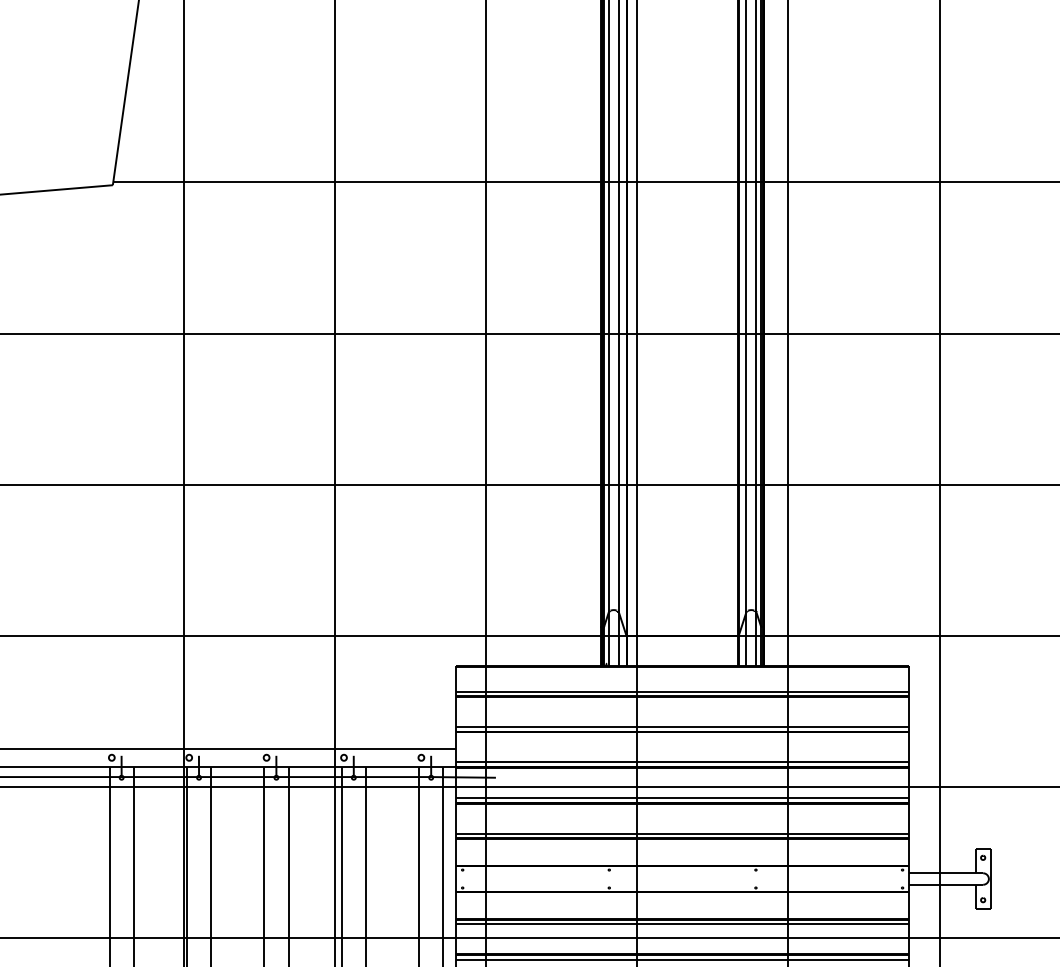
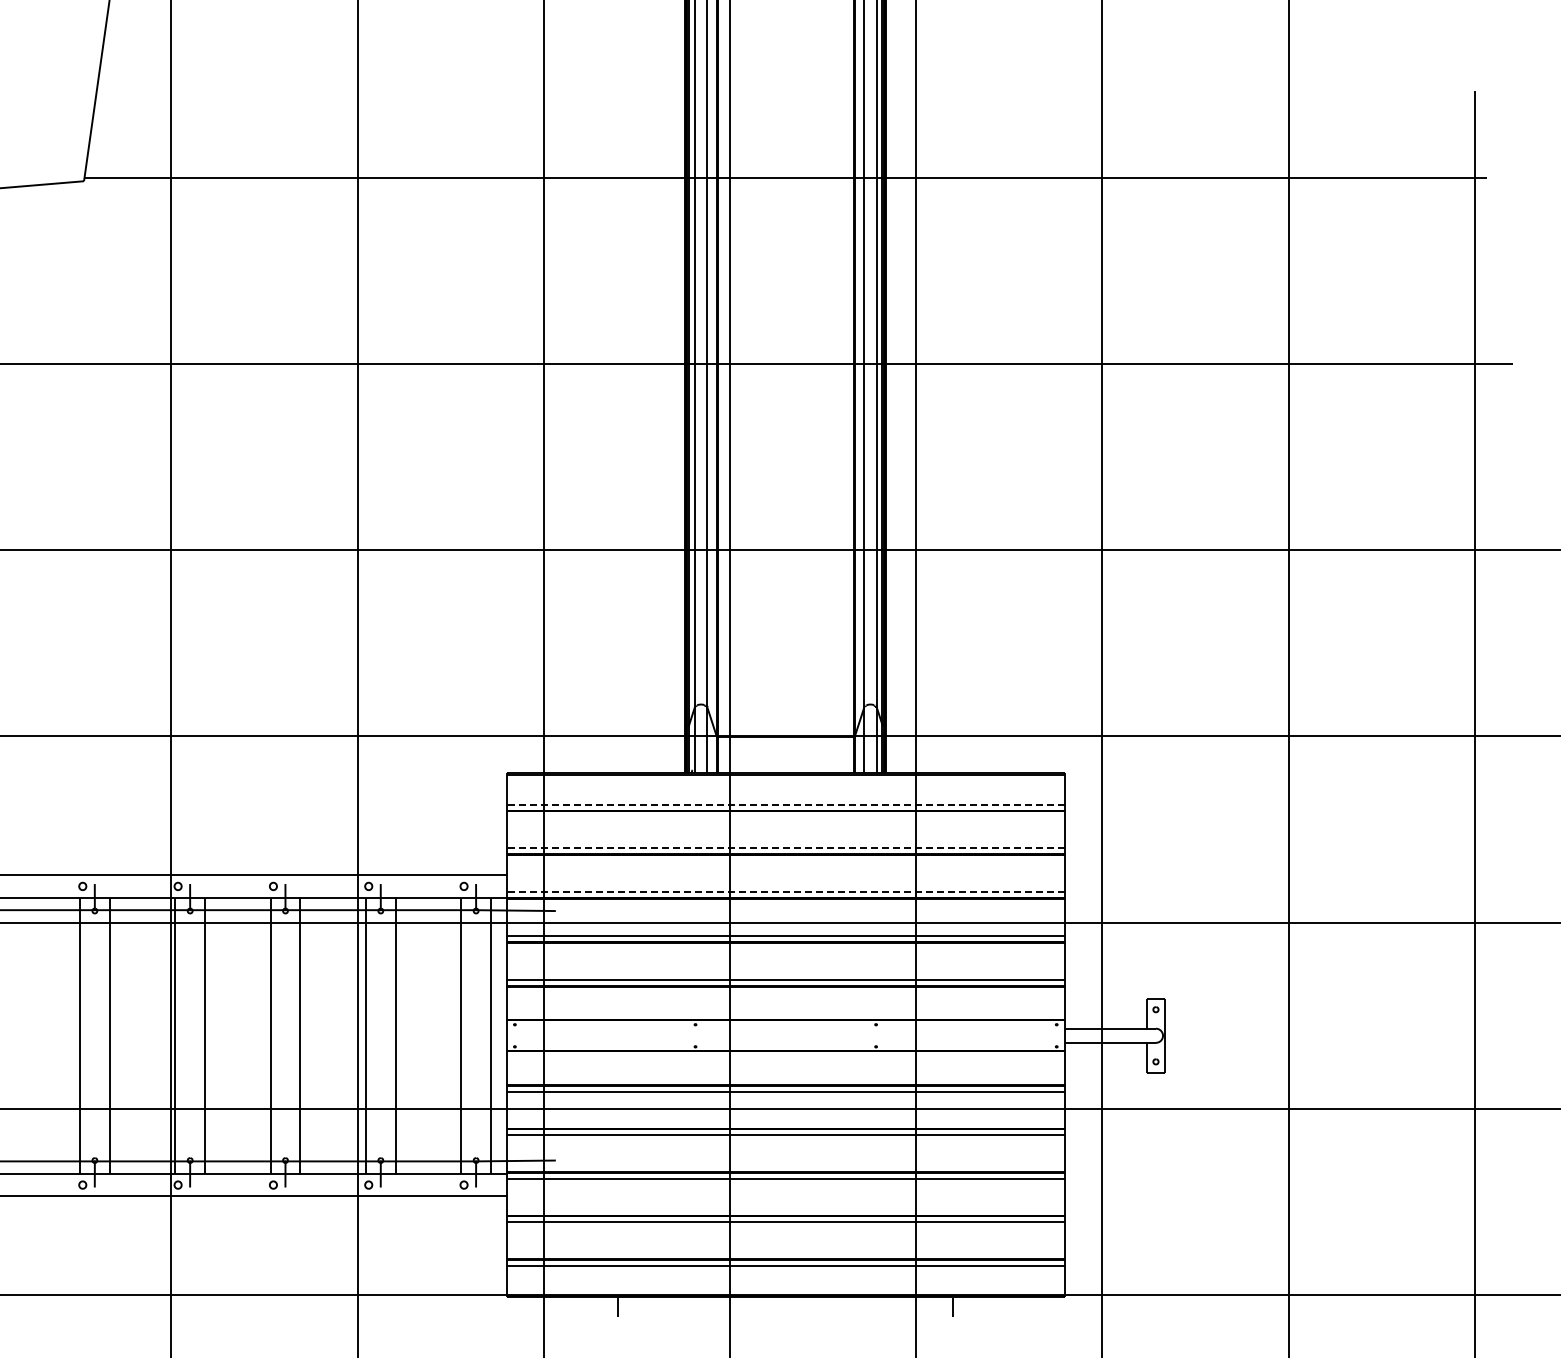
line: (682, 691) -> (785, 804), solid -> dashed
line: (682, 726) -> (785, 848), solid -> dashed
line: (682, 762) -> (785, 892), solid -> dashed

